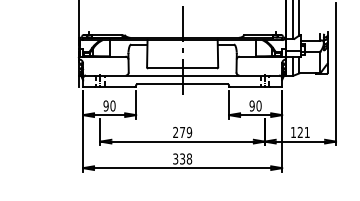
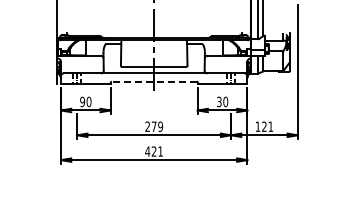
line: (181, 84) -> (153, 81), solid -> dashed
text: (251, 105) -> (218, 101), 90 -> 30
text: (182, 158) -> (154, 151), 338 -> 421

